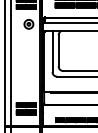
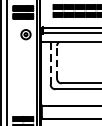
line: (58, 50) -> (56, 61), solid -> dashed
line: (52, 51) -> (50, 63), solid -> dashed

